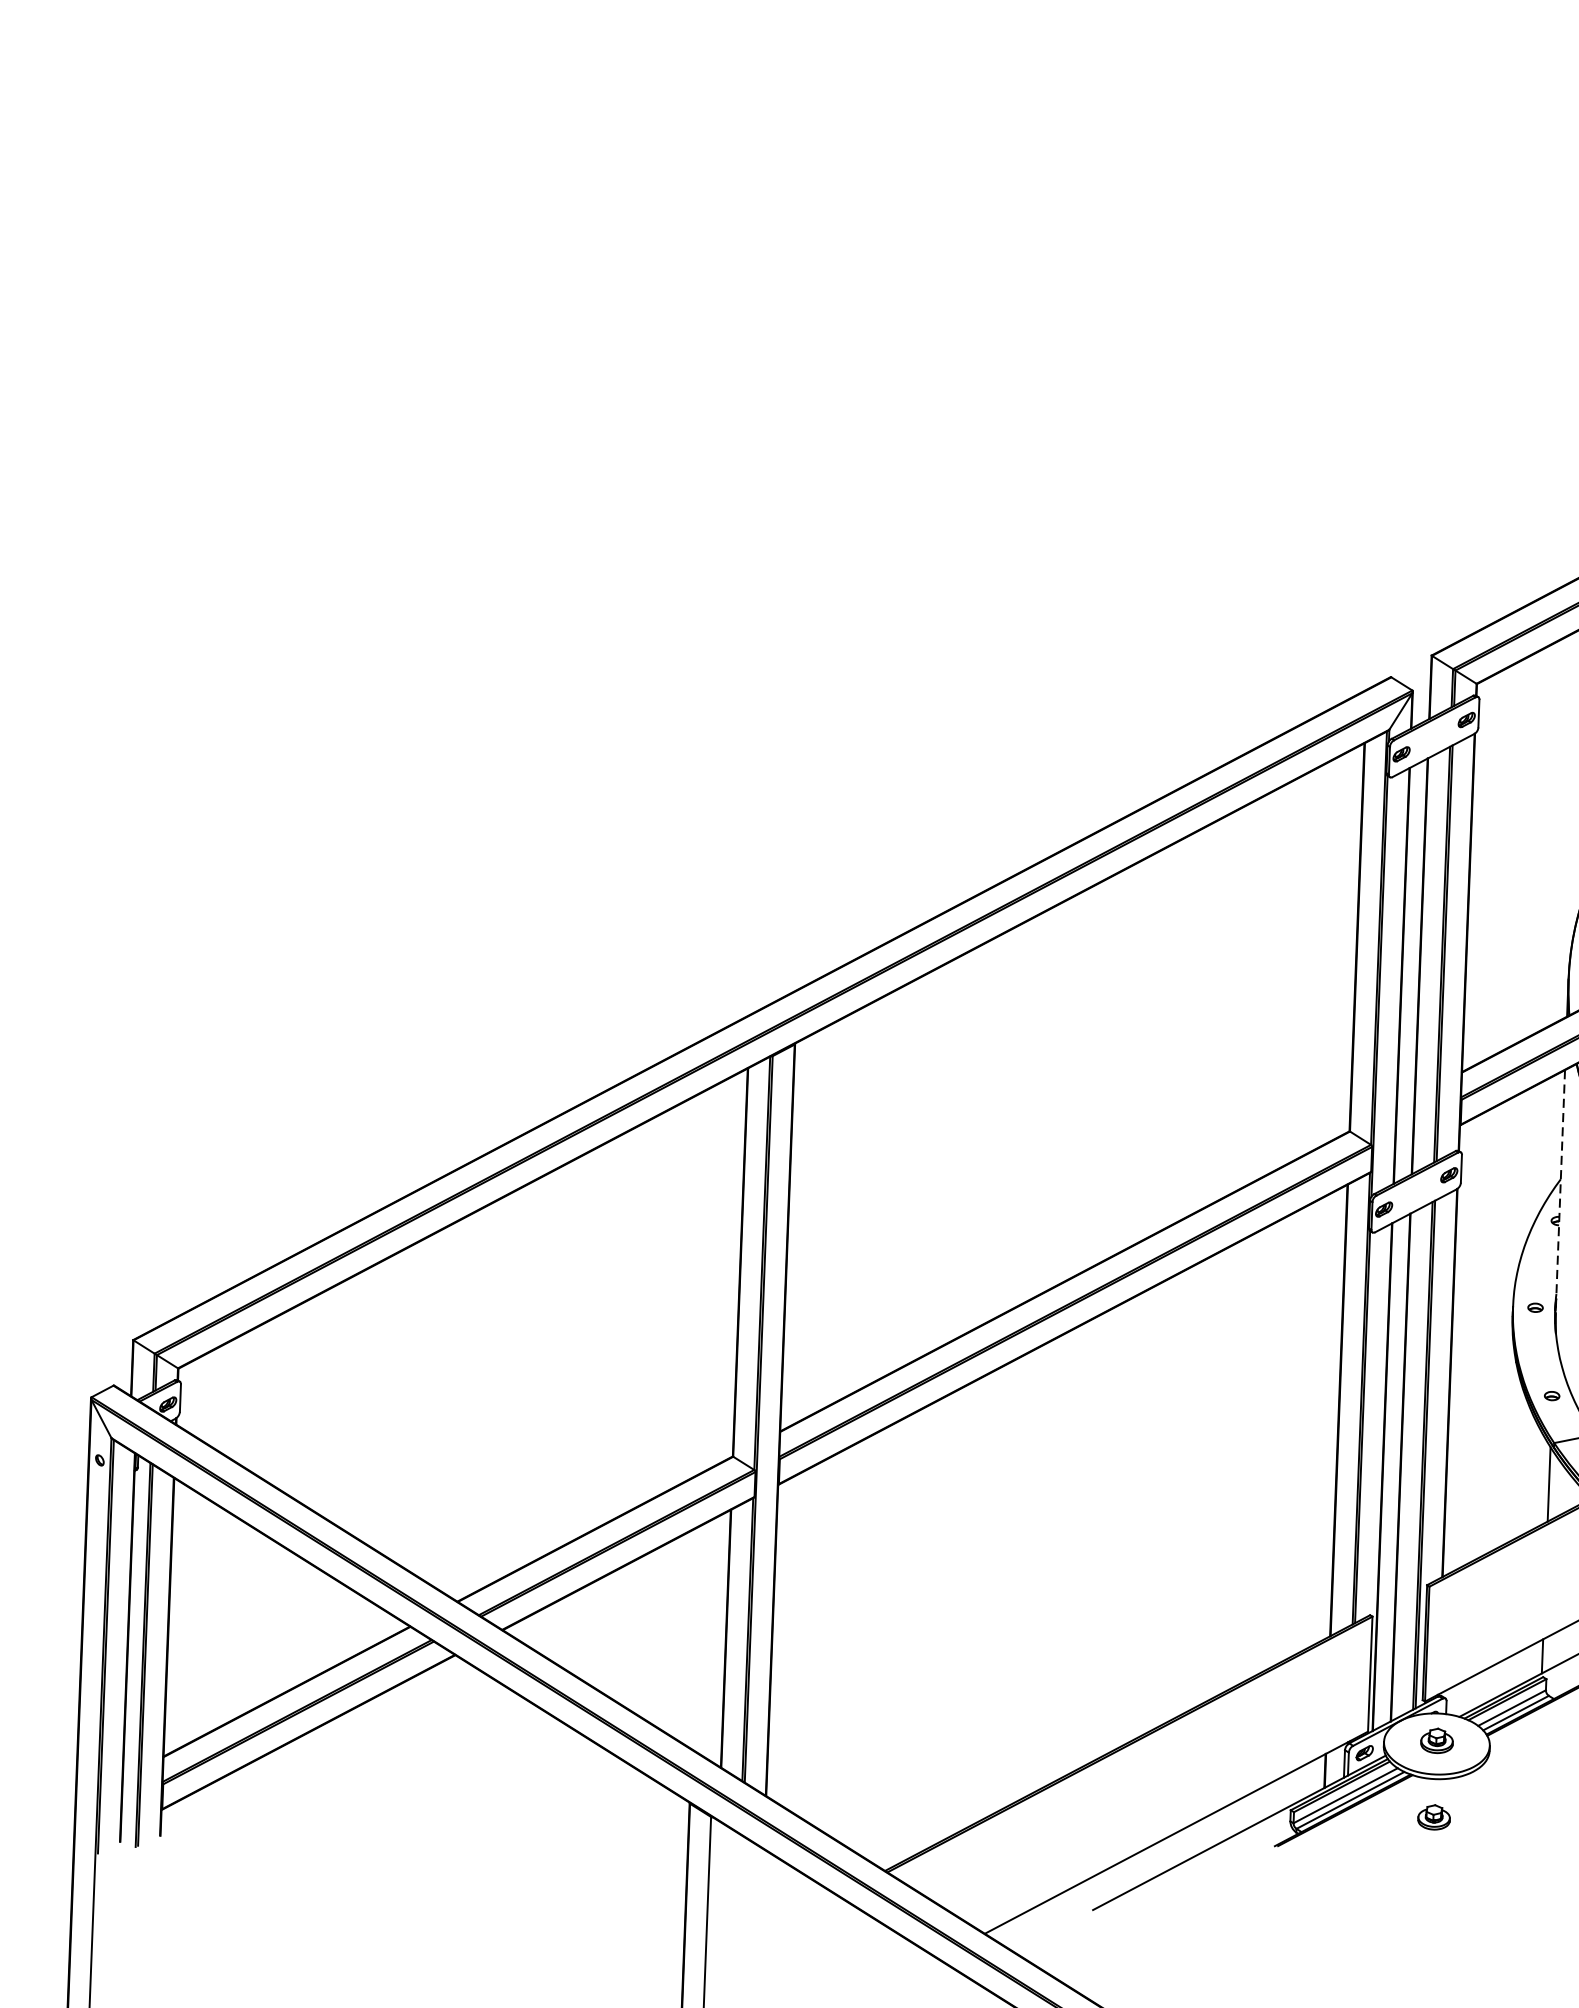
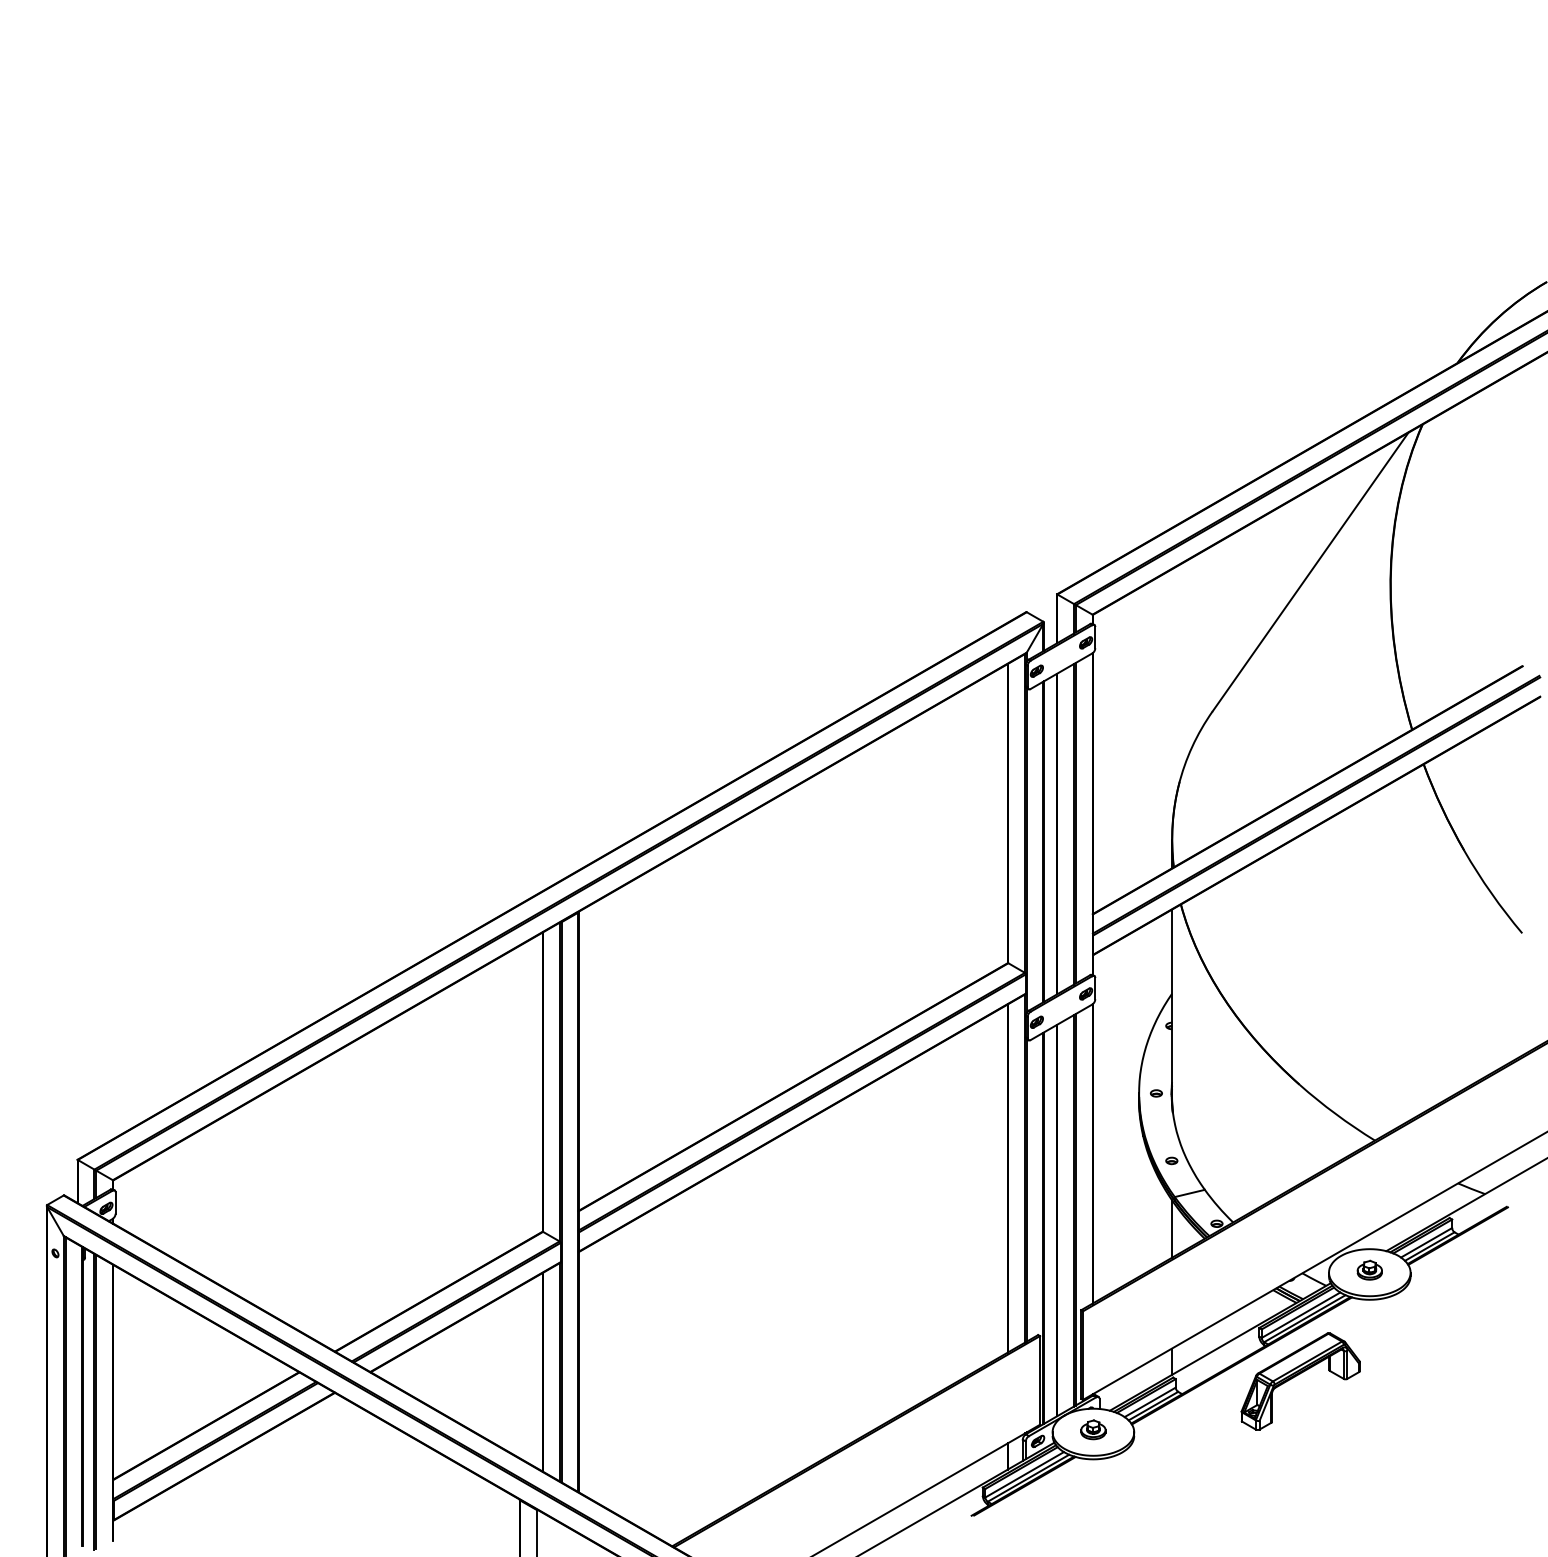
line: (1560, 1191) -> (1172, 1003), dashed -> solid
part: (1434, 1816) -> (1093, 1488), removed

